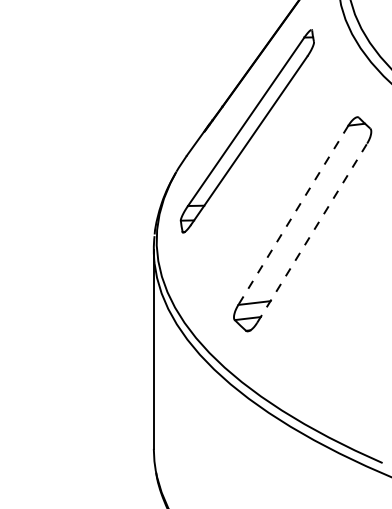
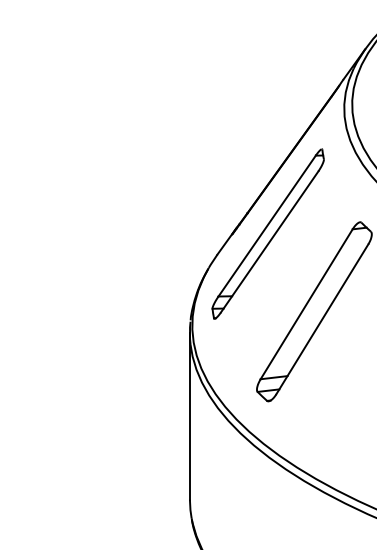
line: (293, 215) -> (306, 304), dashed -> solid
line: (312, 233) -> (322, 319), dashed -> solid

